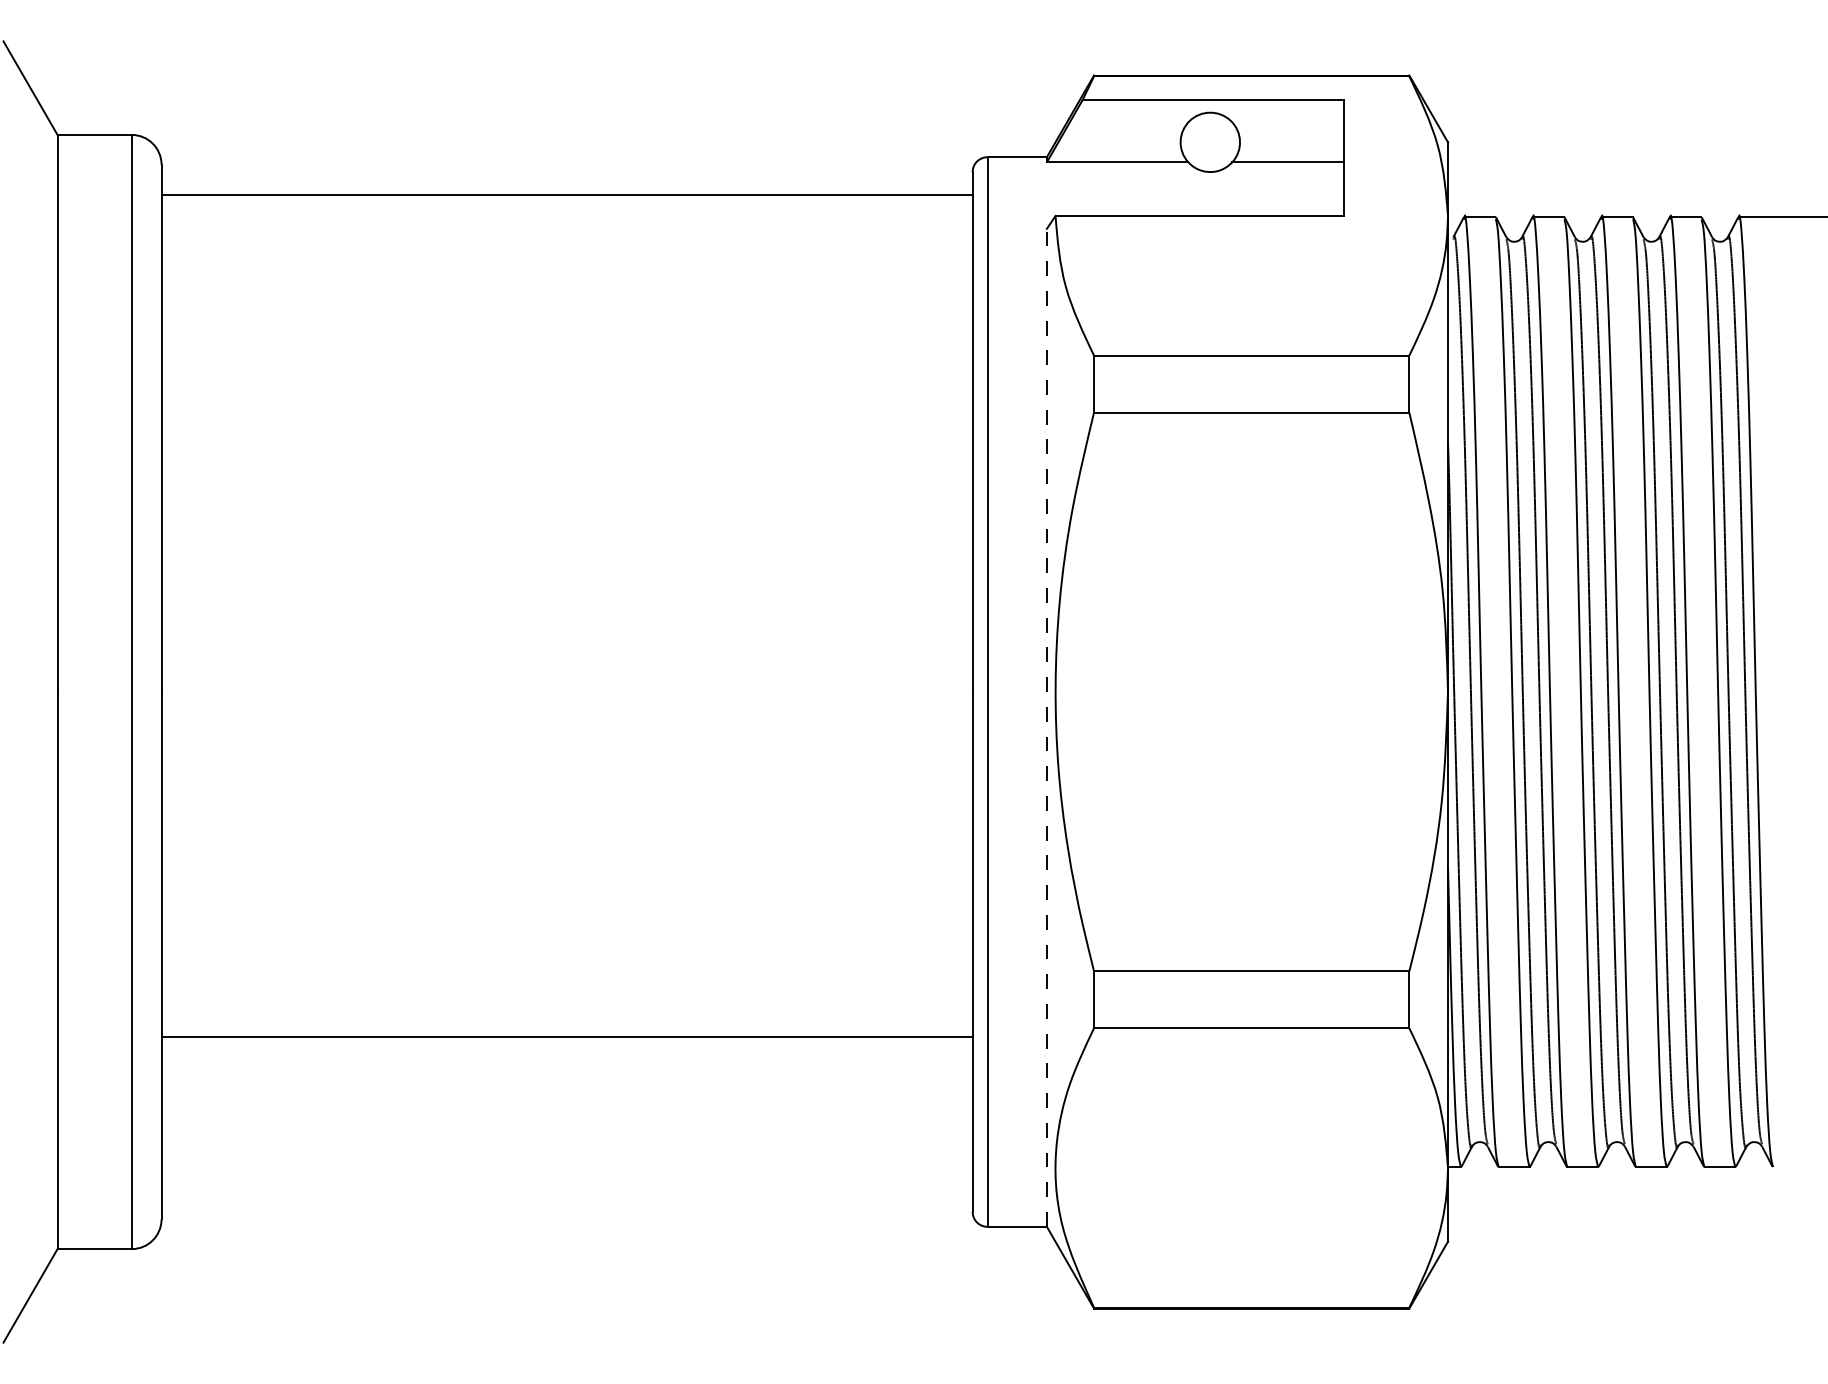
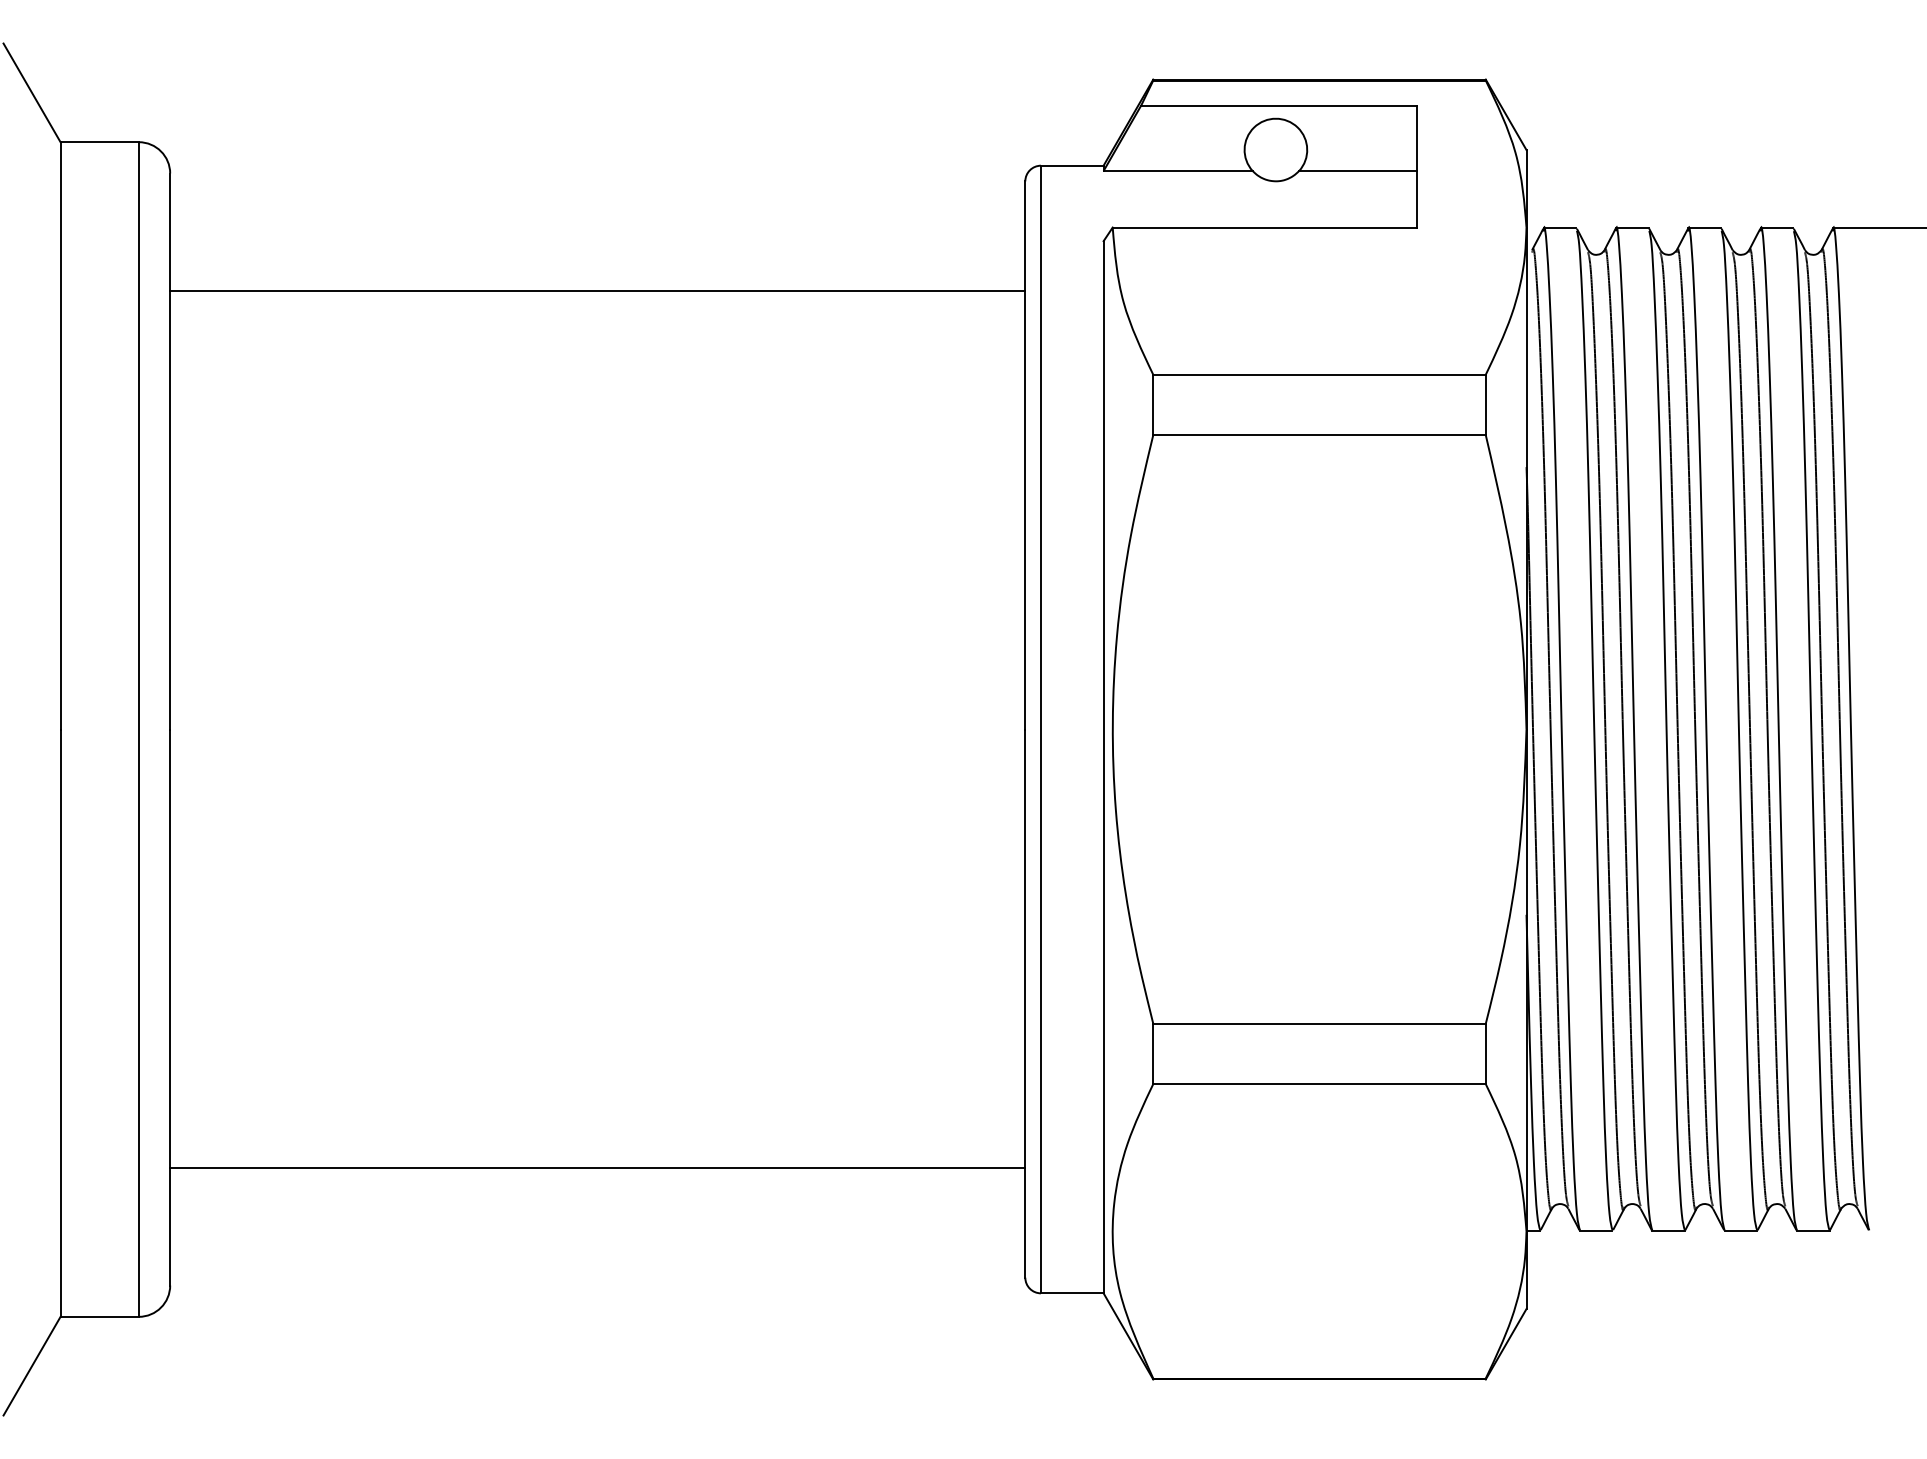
line: (566, 195) -> (597, 291), moved
line: (1046, 727) -> (1103, 766), dashed -> solid
line: (566, 1036) -> (597, 1167), moved

